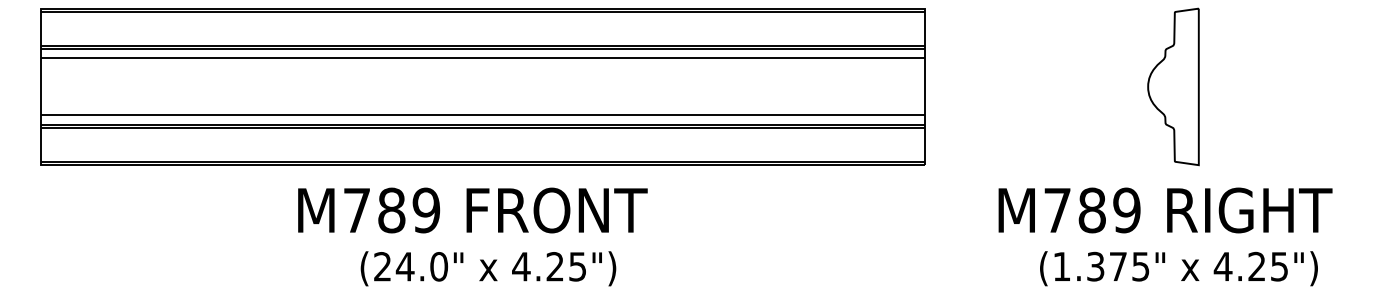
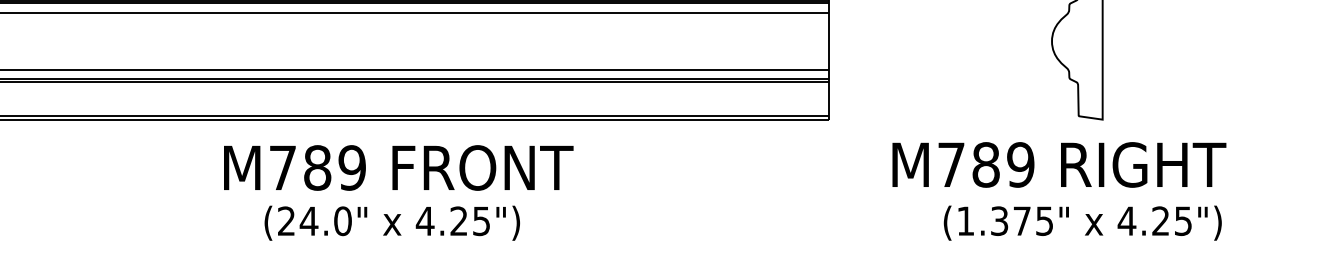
text: (472, 210) -> (398, 167), moved
text: (1165, 210) -> (1059, 164), moved

